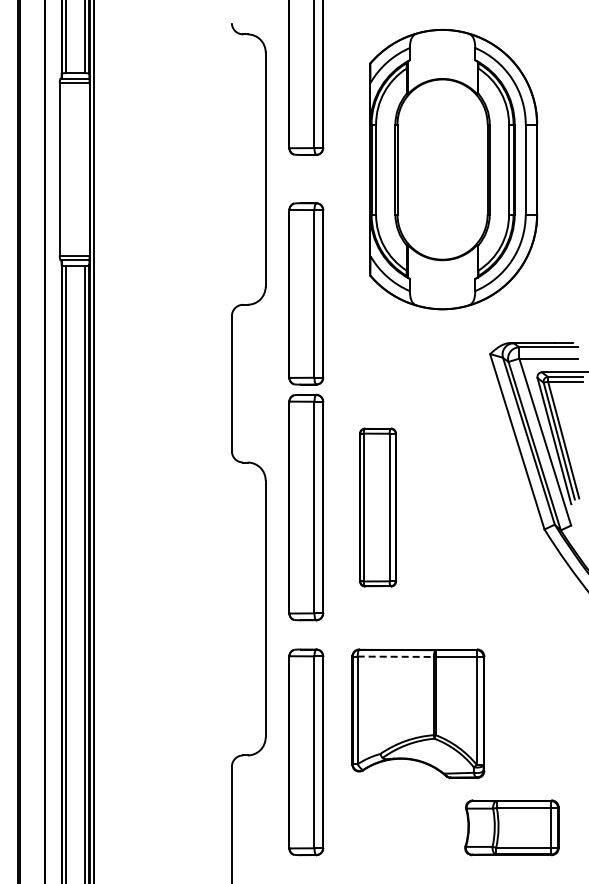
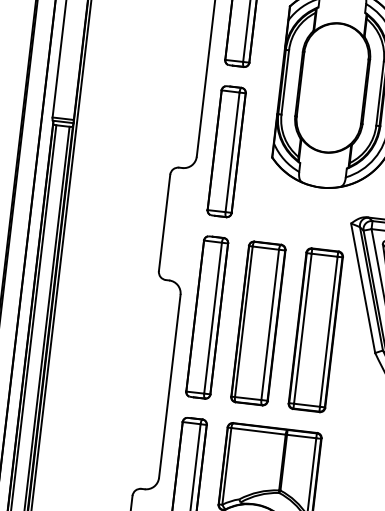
part: (306, 293) -> (226, 151), moved
part: (377, 507) -> (258, 323), size x1.43
part: (458, 507) -> (315, 330), added
line: (396, 656) -> (259, 431), dashed -> solid

